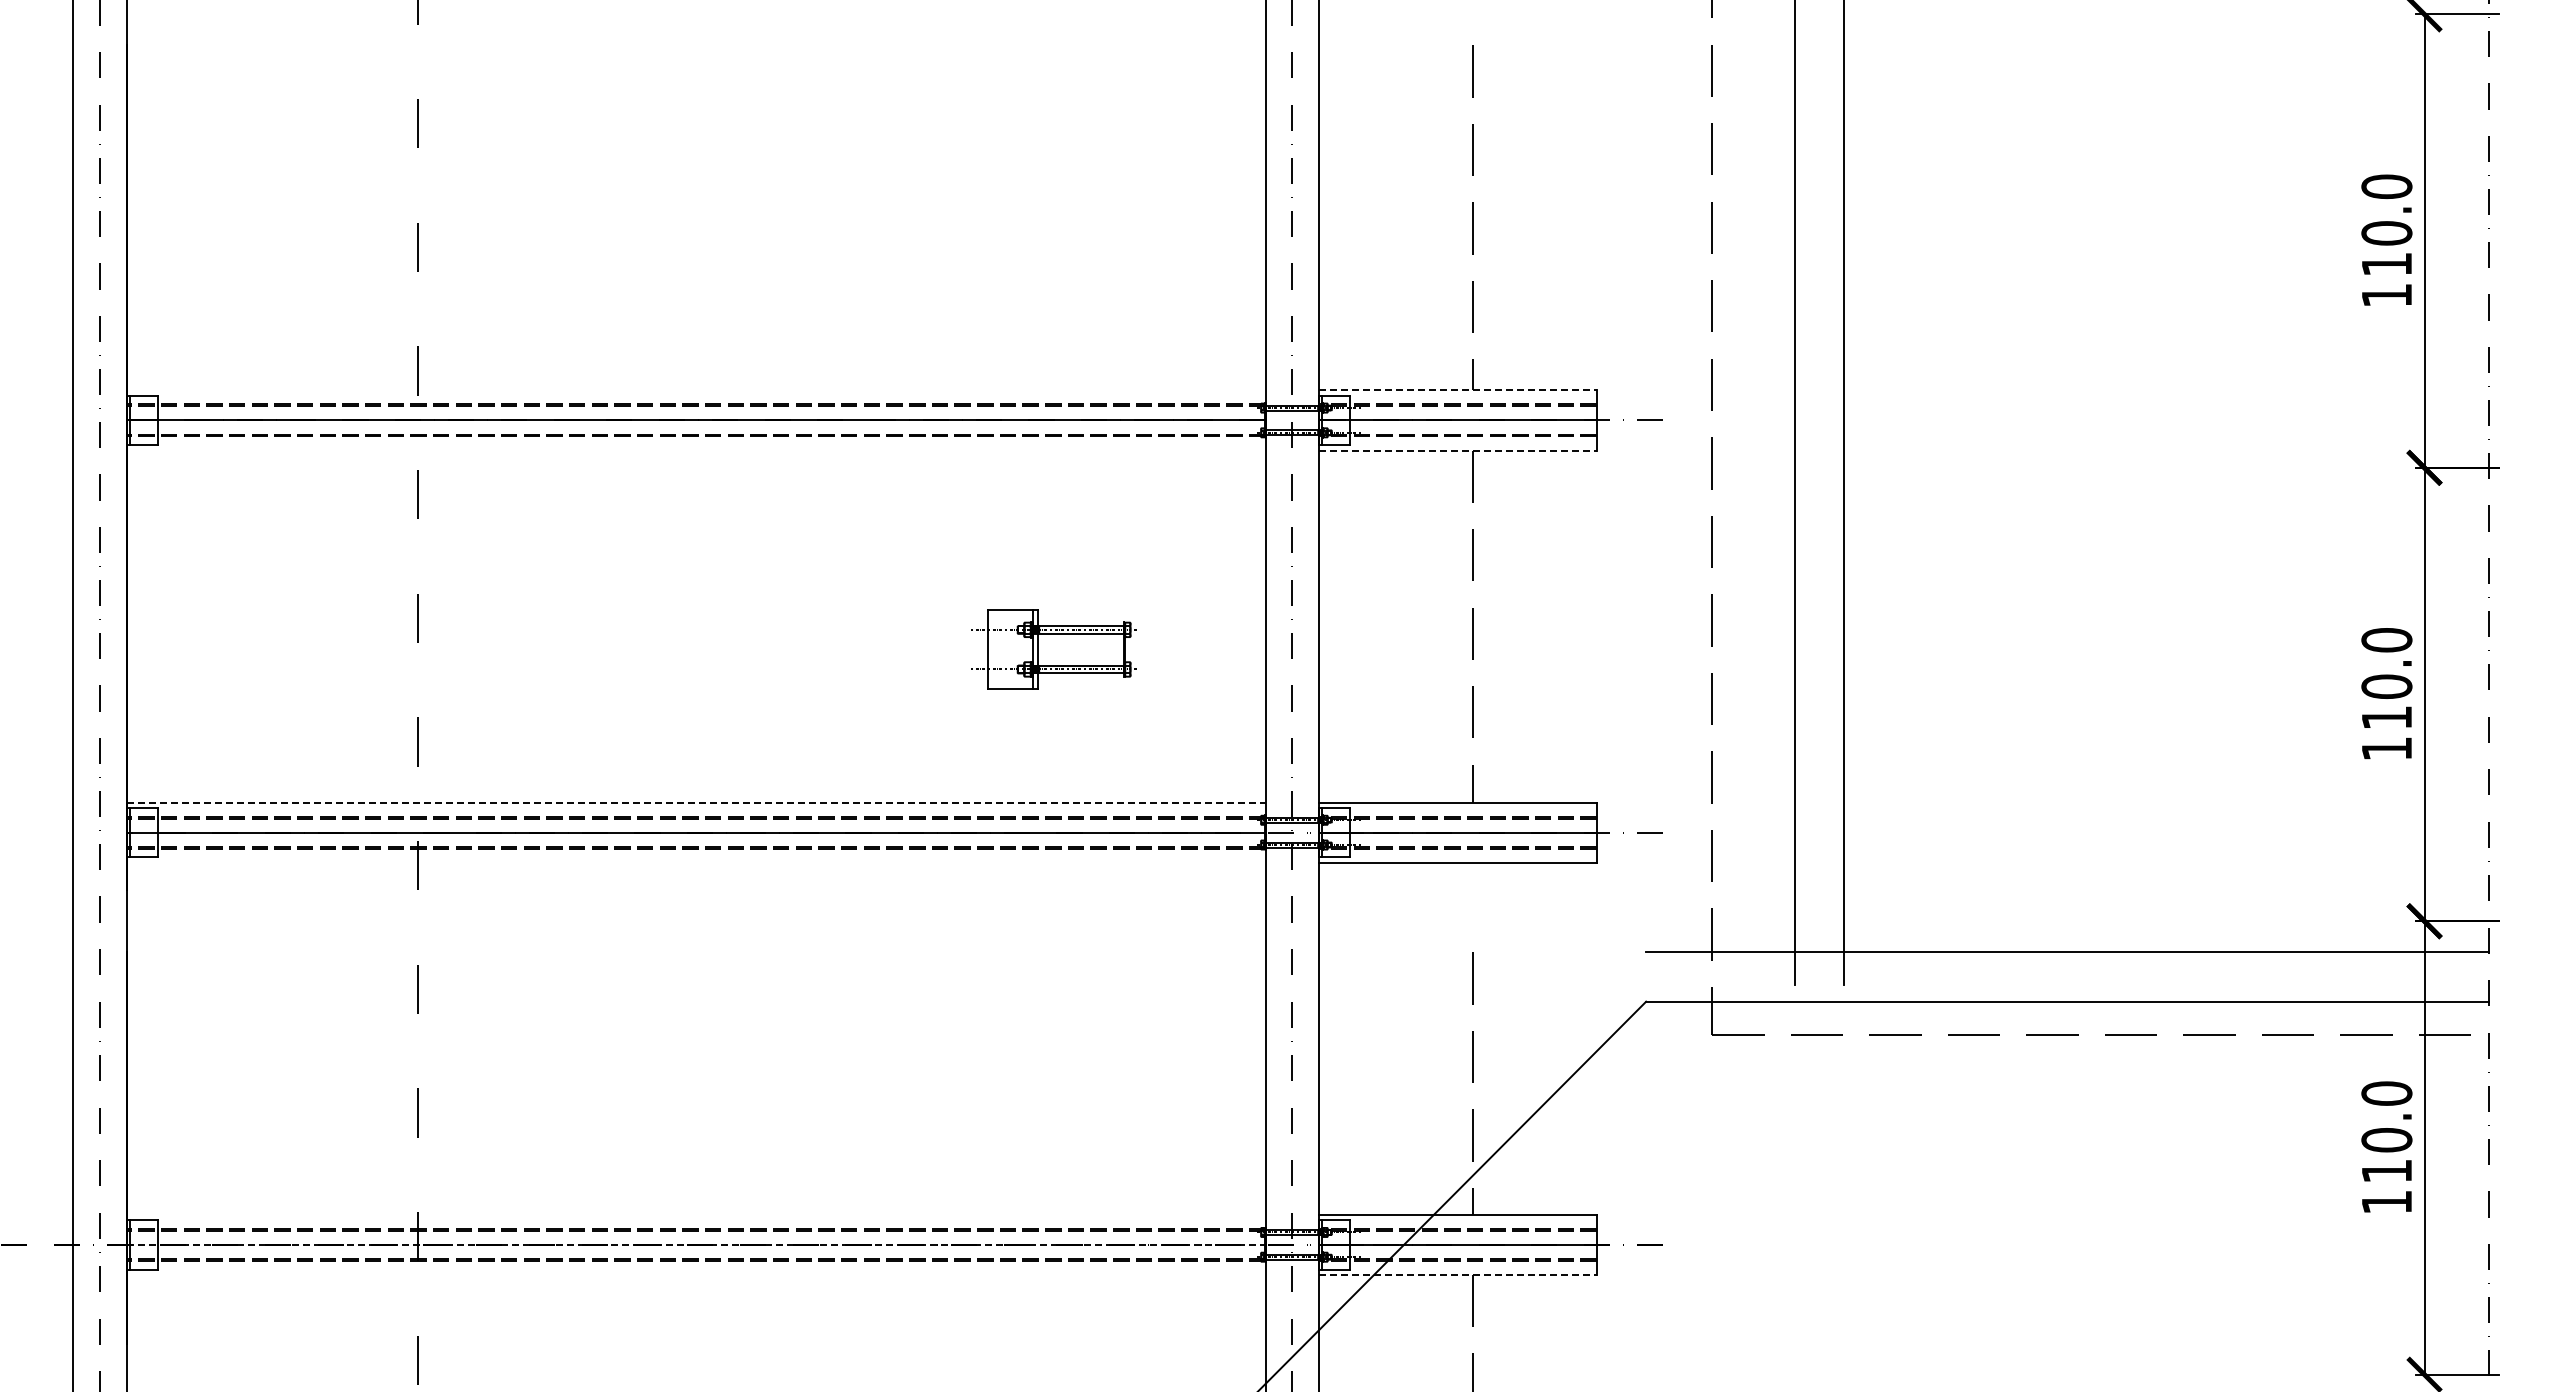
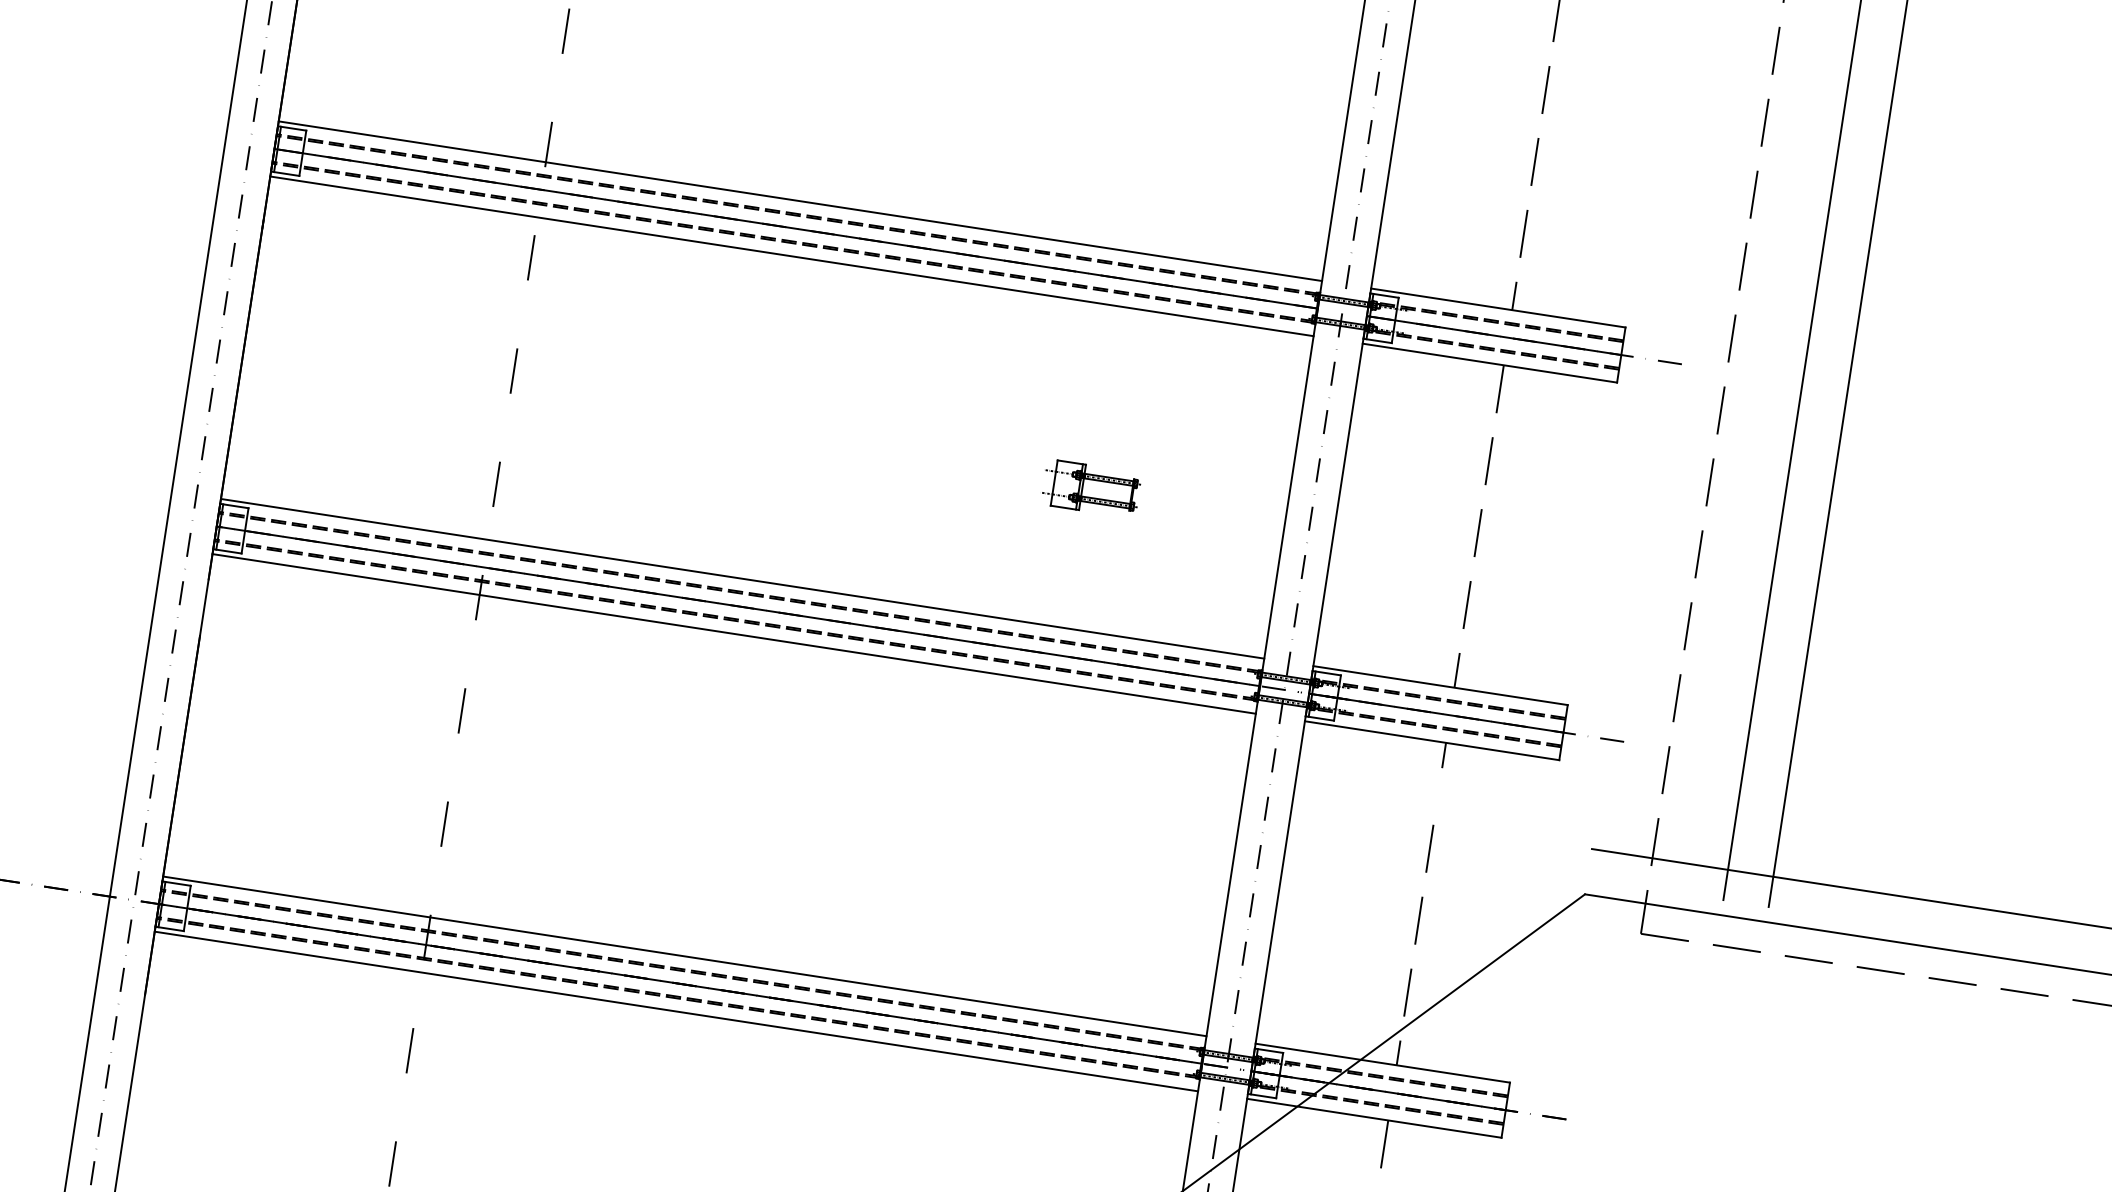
line: (695, 390) -> (799, 201), added
line: (1457, 390) -> (1497, 308), dashed -> solid
line: (695, 450) -> (791, 256), added
line: (1457, 450) -> (1489, 363), dashed -> solid
part: (1053, 649) -> (1091, 488), size x0.62
line: (696, 802) -> (743, 578), dashed -> solid
line: (695, 862) -> (733, 633), added
line: (1473, 876) -> (1444, 755), added
line: (695, 1214) -> (684, 956), added
line: (696, 1244) -> (681, 983), dashed -> solid
line: (695, 1274) -> (675, 1011), added
line: (1457, 1274) -> (1373, 1117), dashed -> solid

